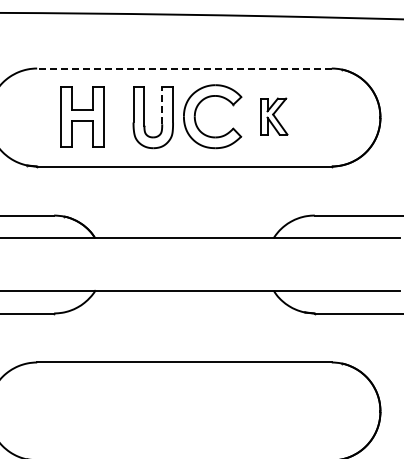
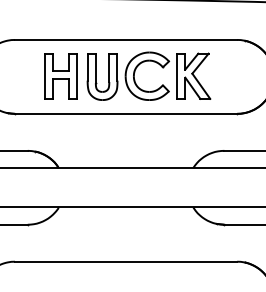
line: (183, 68) -> (125, 39), dashed -> solid
line: (162, 105) -> (109, 67), dashed -> solid
part: (82, 116) -> (61, 76), moved
part: (274, 116) -> (194, 76), size x1.67

